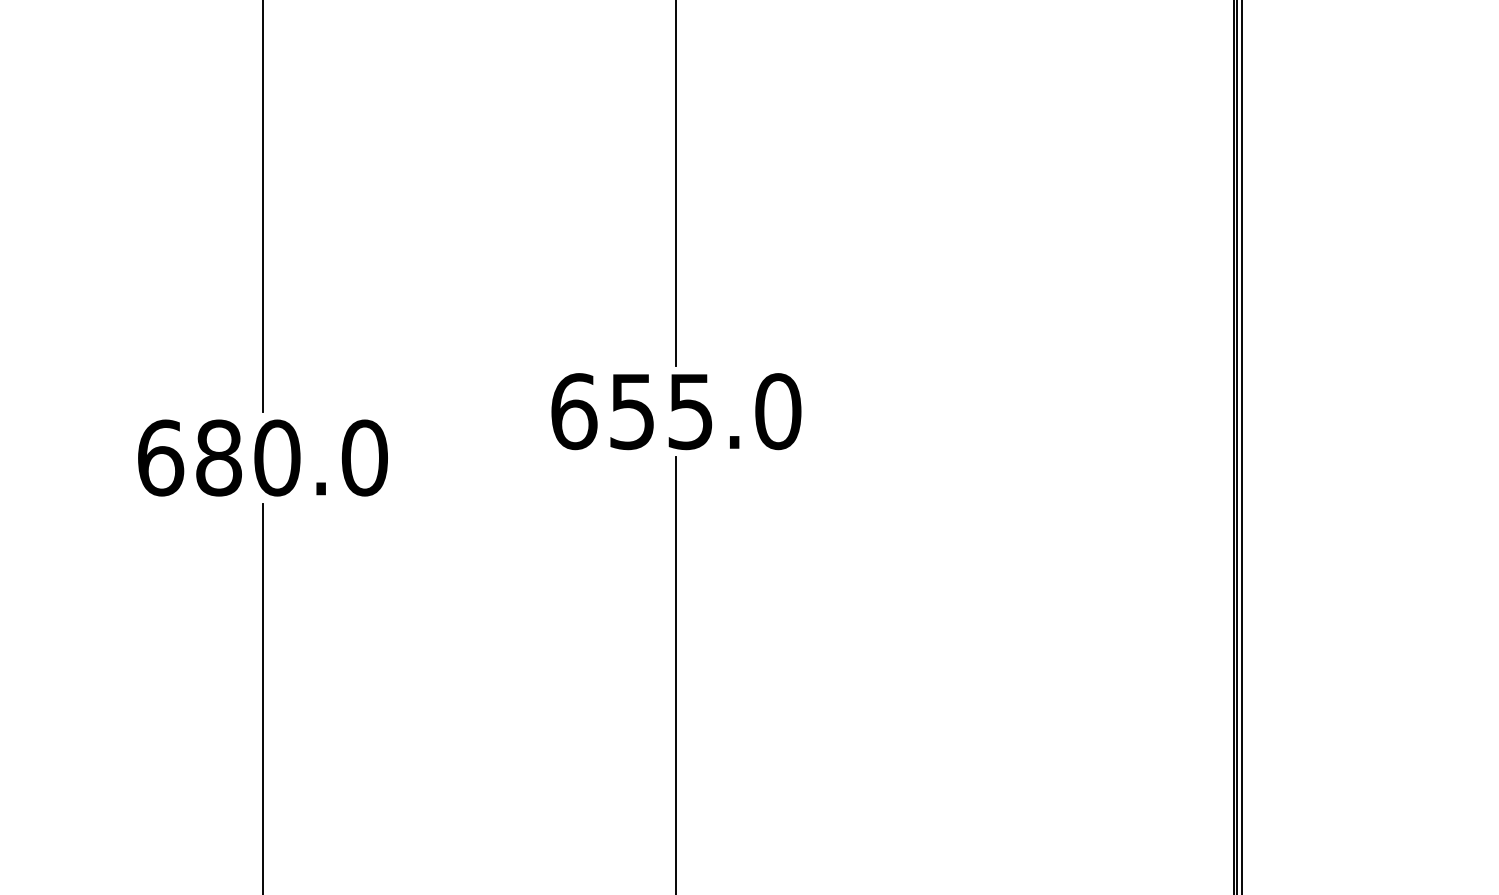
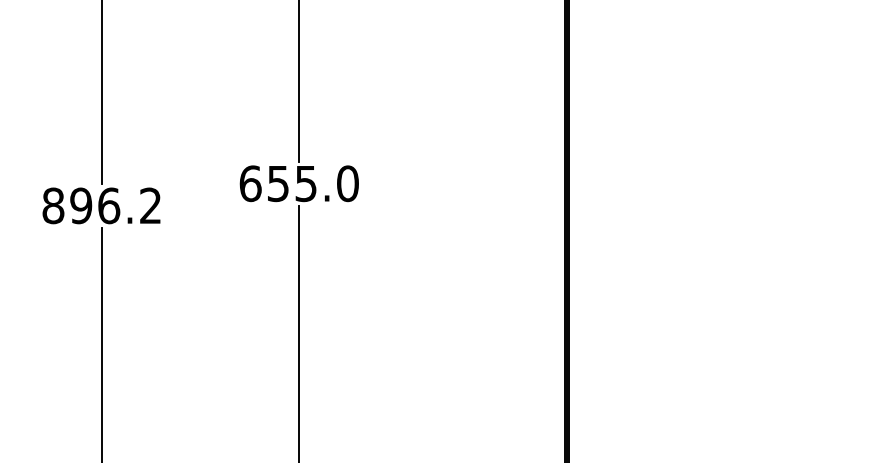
text: (261, 457) -> (101, 205), 680.0 -> 896.2

